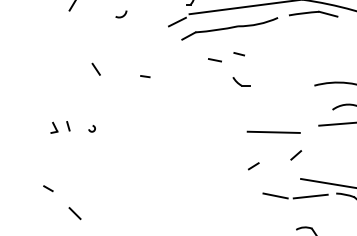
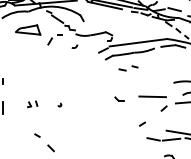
line: (95, 69) -> (61, 74), removed
line: (144, 76) -> (86, 78), removed
part: (242, 80) -> (119, 98), moved
part: (60, 127) -> (32, 104), moved
part: (273, 145) -> (152, 103), moved

